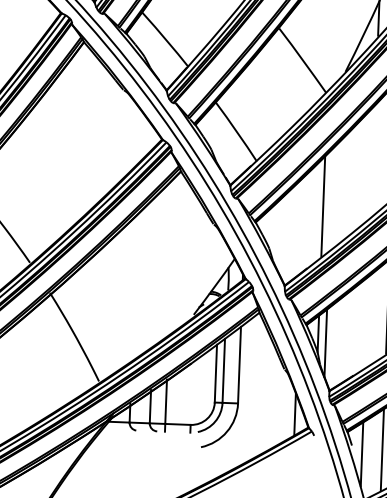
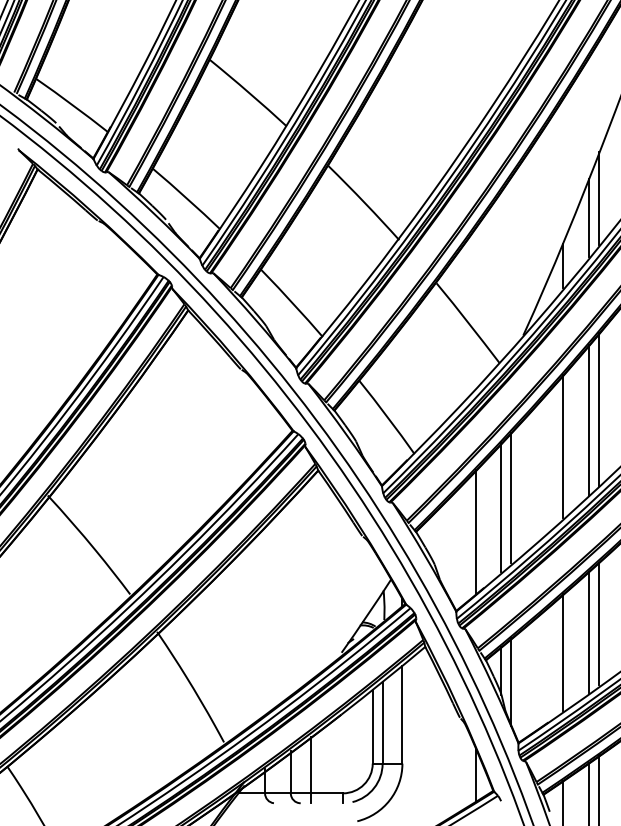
line: (373, 160) -> (563, 446), added
line: (331, 198) -> (511, 497), added
line: (302, 223) -> (475, 531), added
line: (367, 321) -> (563, 652), added

